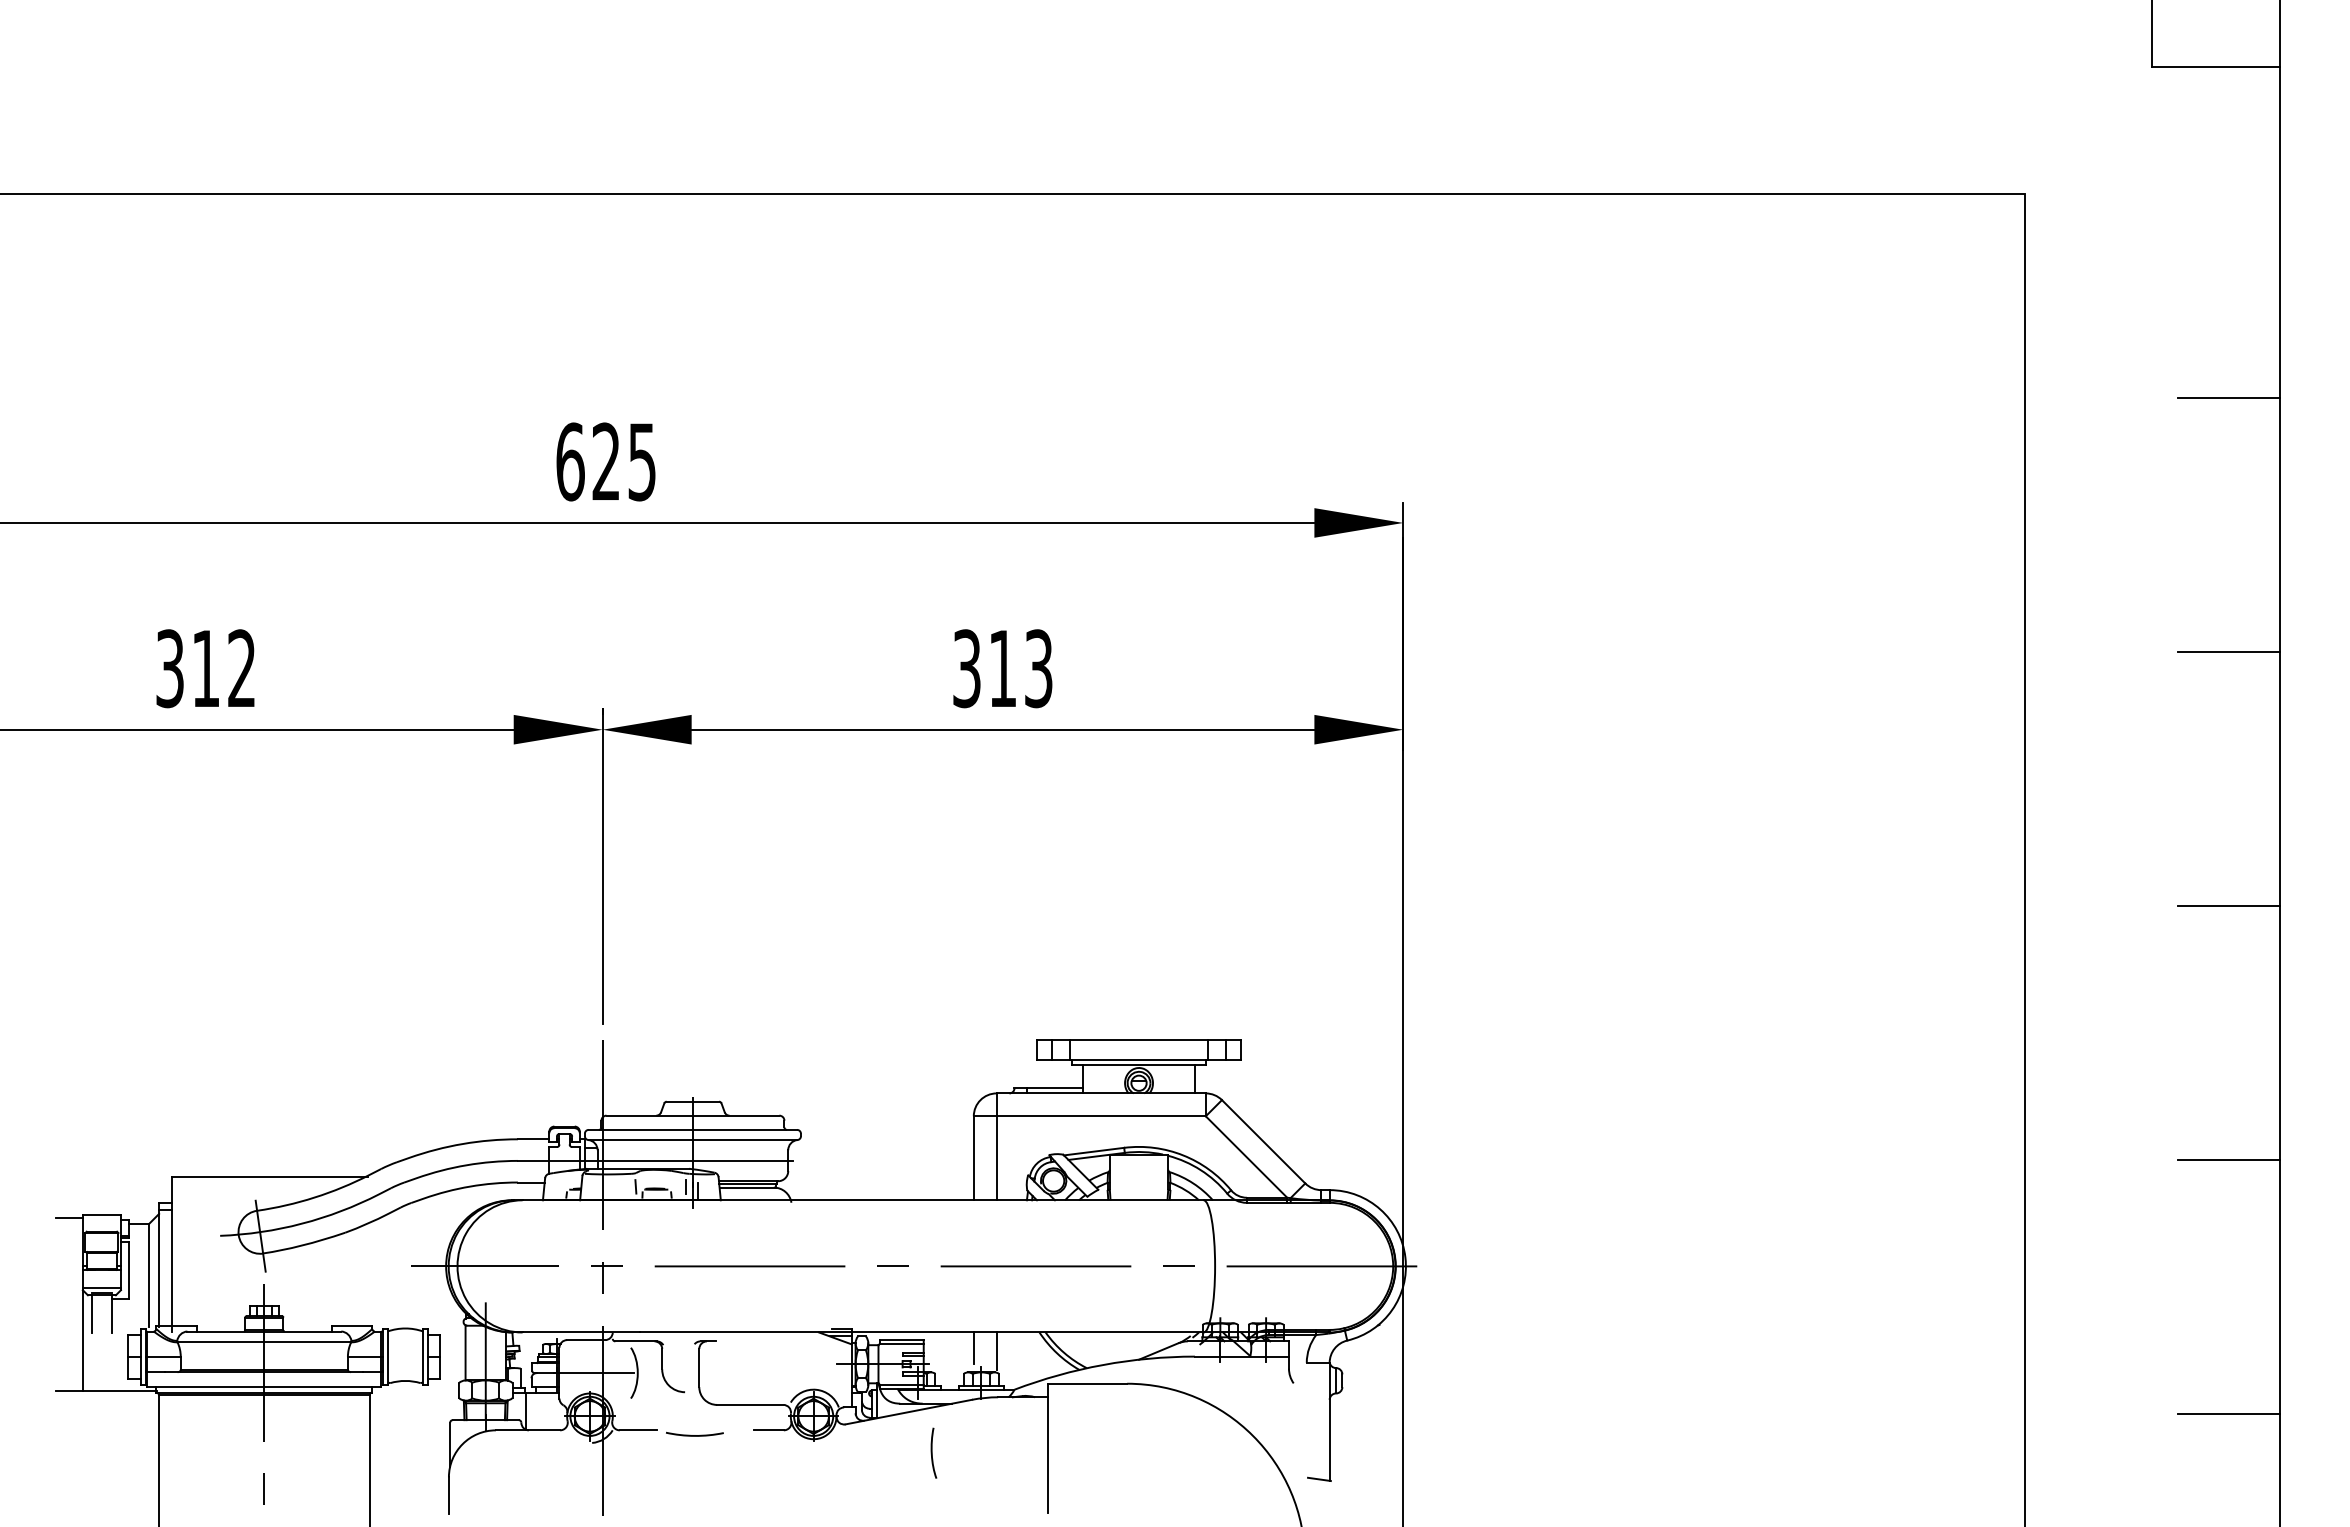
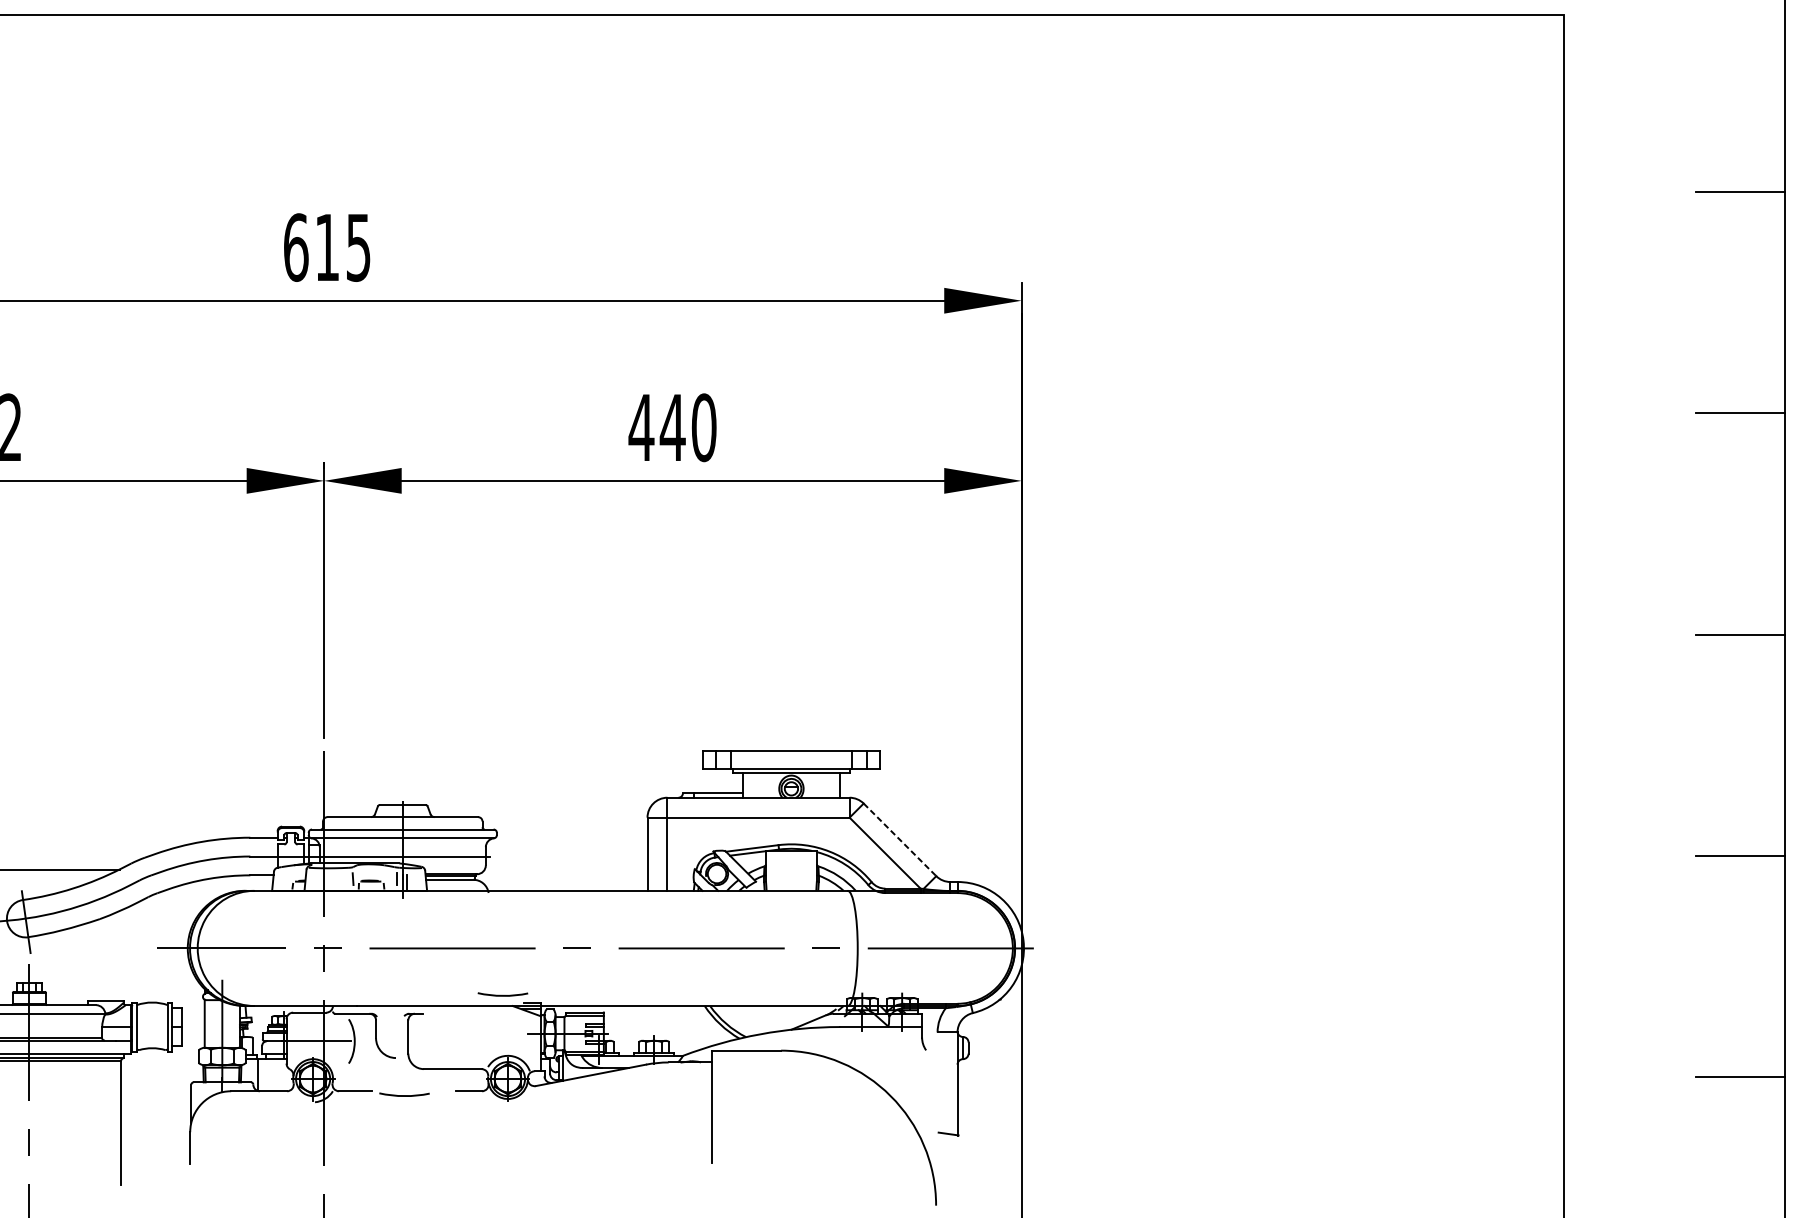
text: (605, 460) -> (326, 246), 625 -> 615
text: (1002, 668) -> (672, 427), 313 -> 440
line: (1263, 1141) -> (899, 839), solid -> dashed
arc: (807, 1320) -> (502, 995), added
line: (973, 1348) -> (647, 1019), removed
line: (996, 1351) -> (667, 1022), removed
curve: (932, 1452) -> (611, 1110), removed

